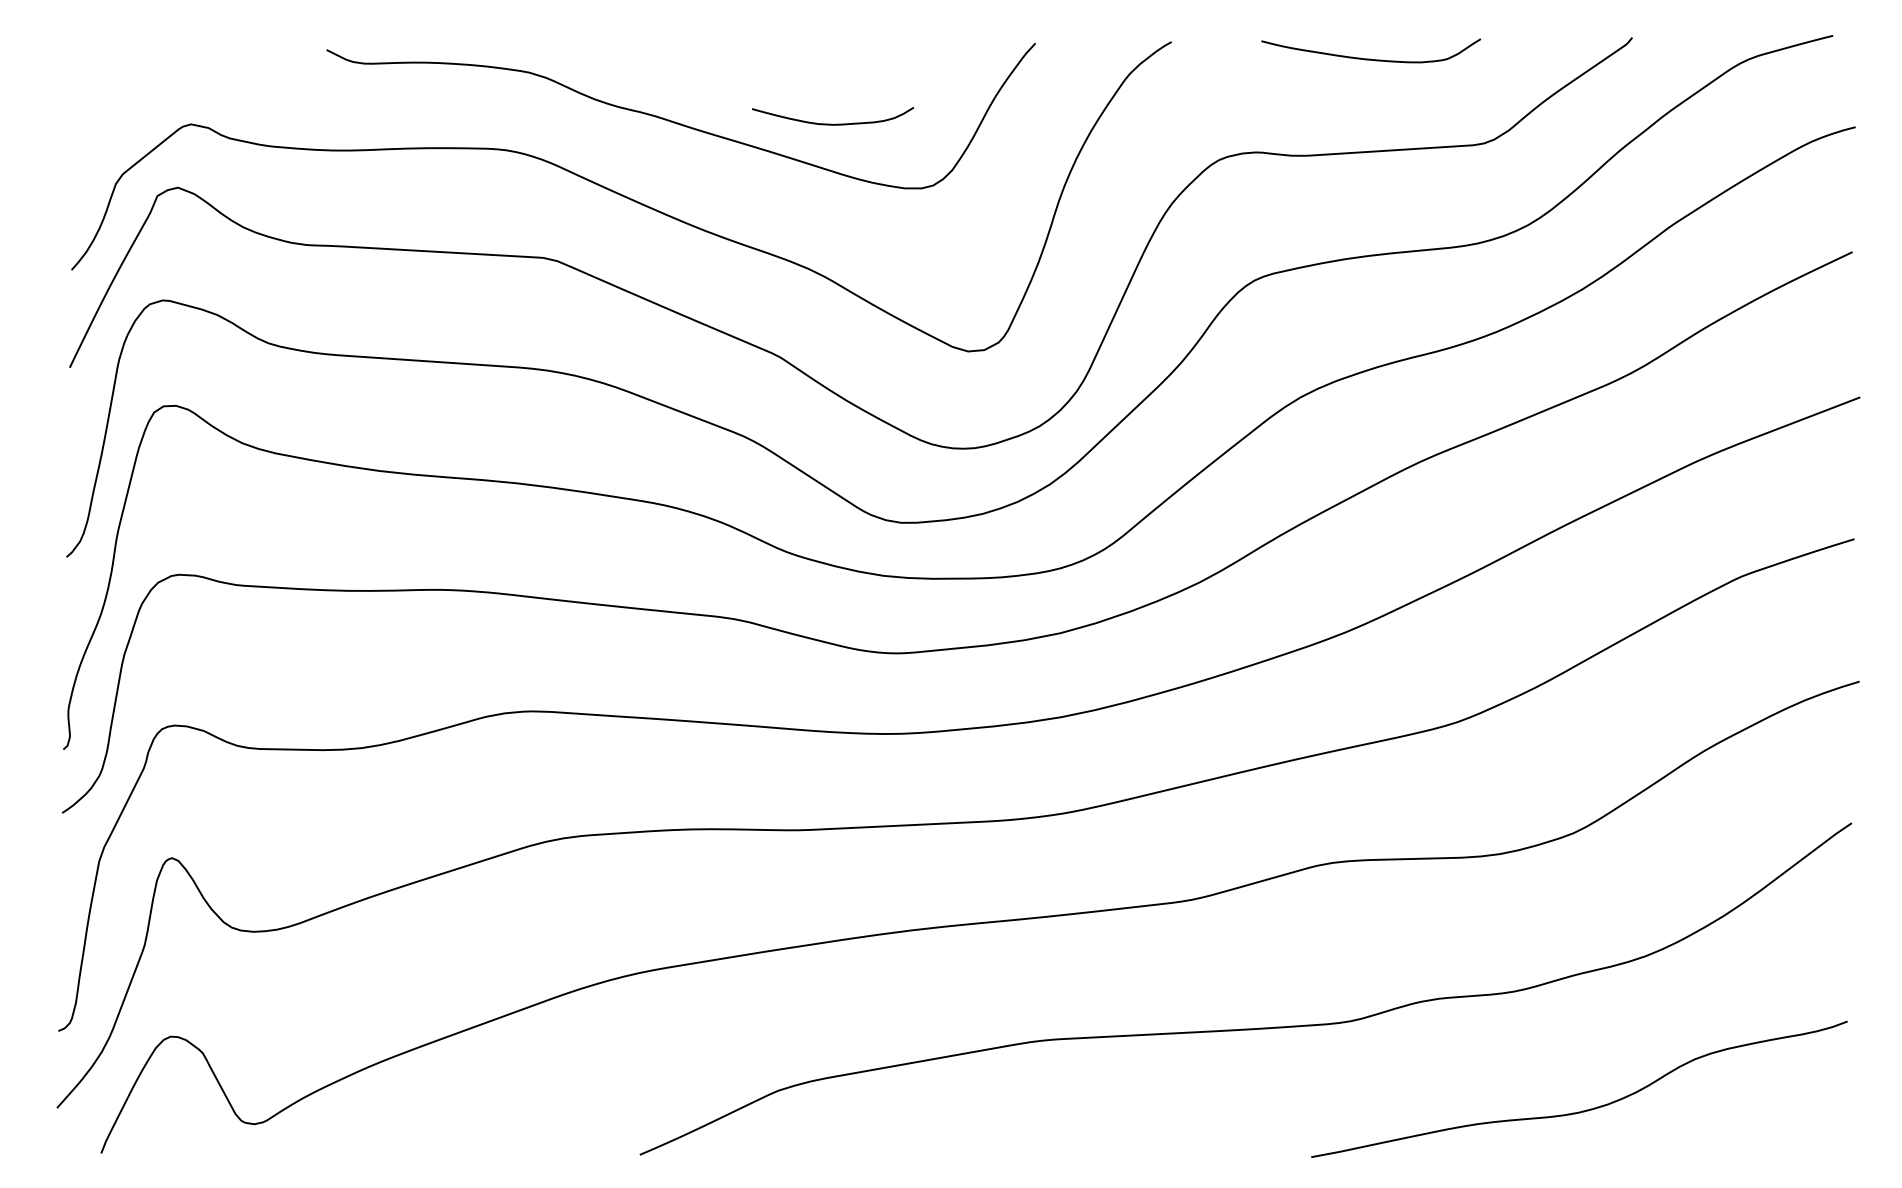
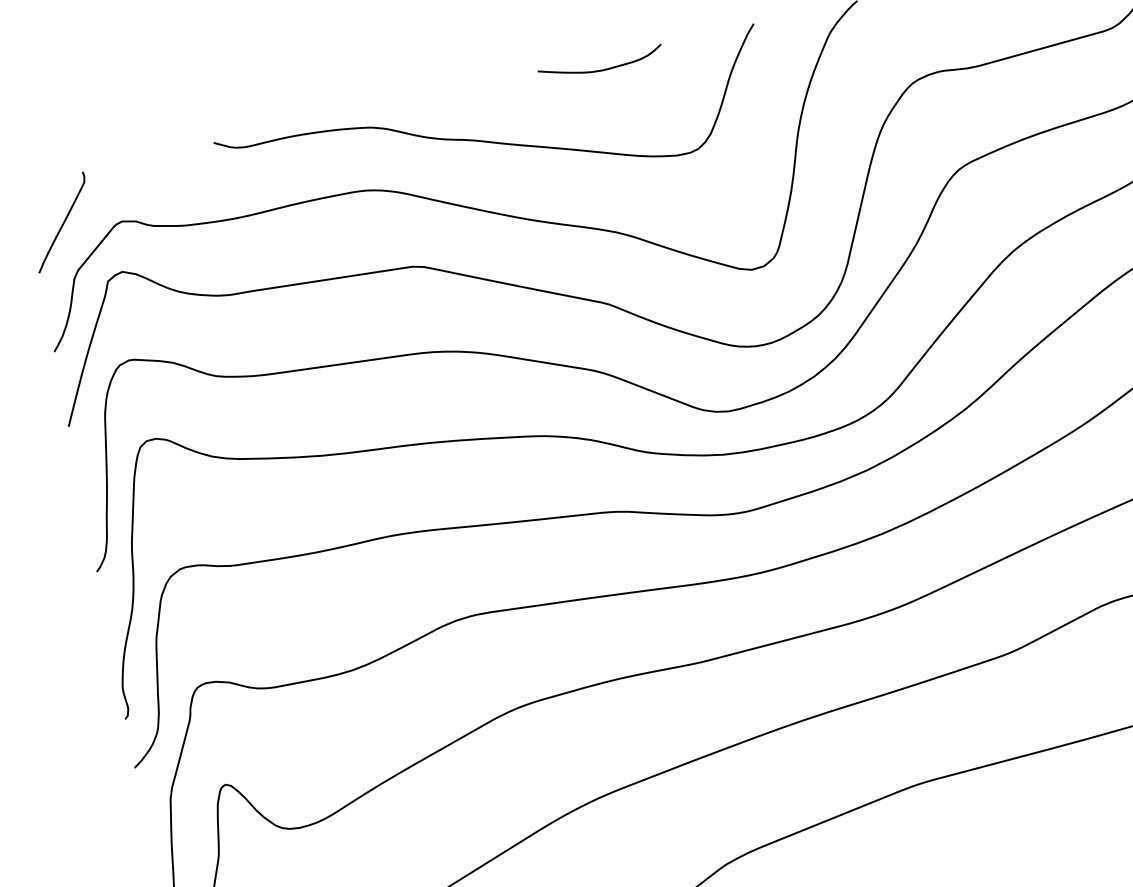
curve: (116, 110) -> (62, 222), added
curve: (832, 123) -> (601, 69), moved

